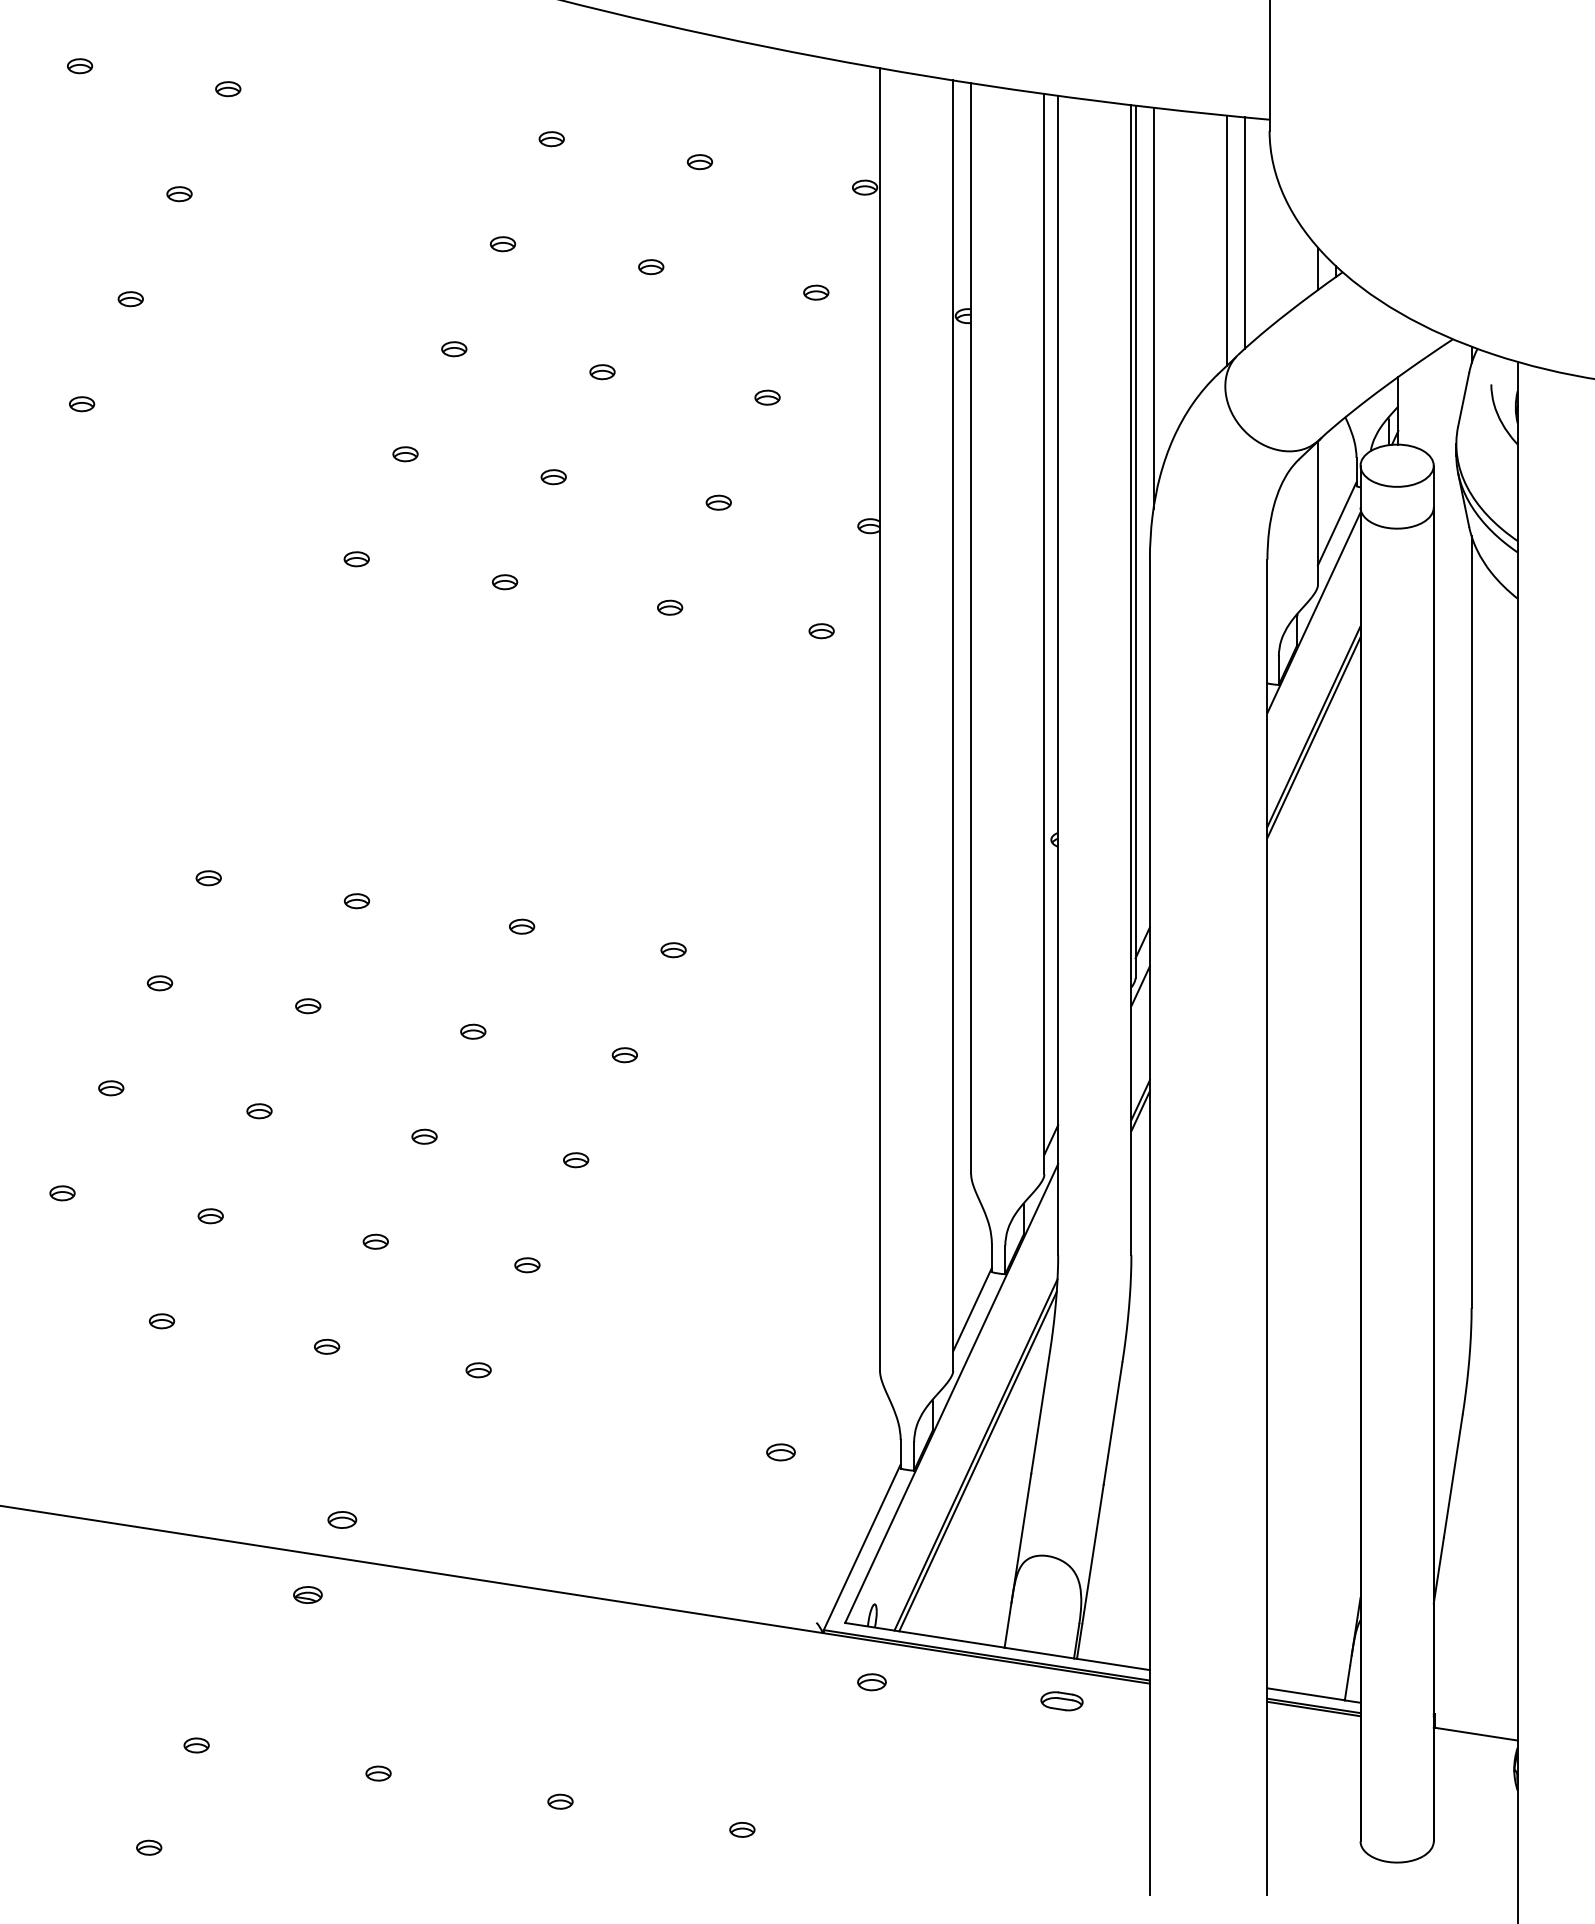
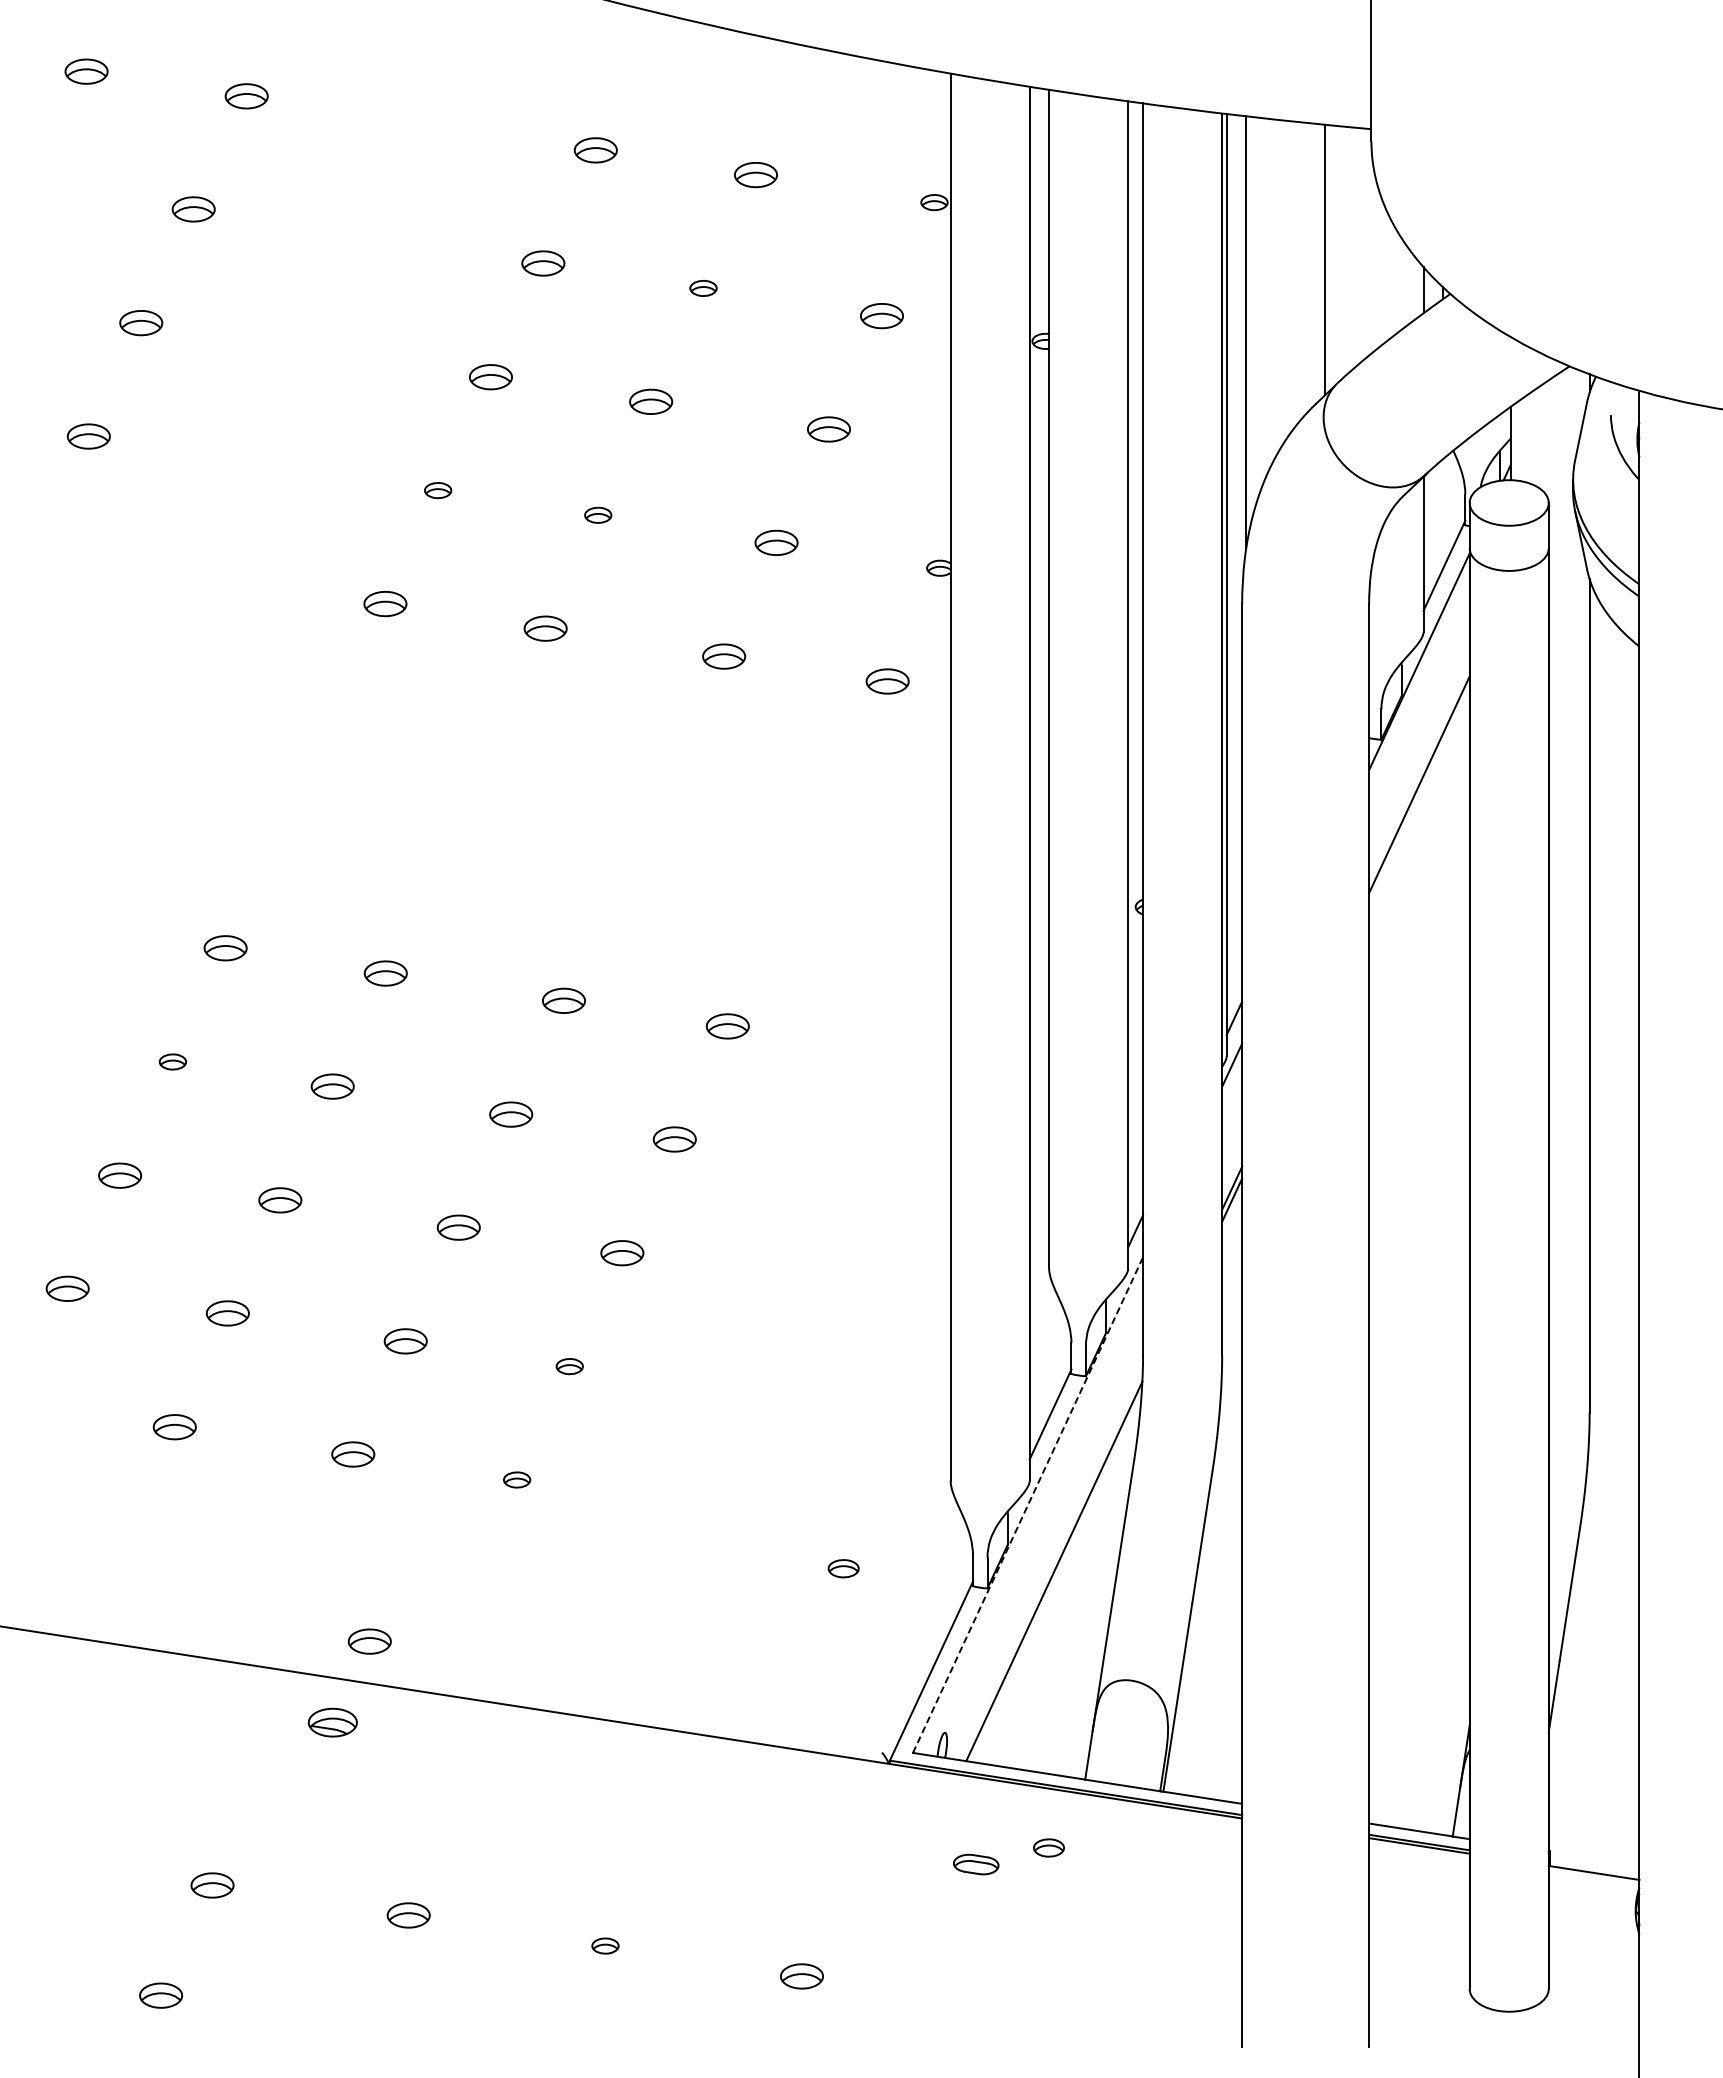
part: (80, 65) -> (86, 70), size x1.6
part: (228, 88) -> (246, 95), size x1.6
part: (552, 138) -> (596, 149), size x1.6
part: (700, 161) -> (756, 174), size x1.6
part: (179, 194) -> (194, 209), size x1.6
line: (1244, 232) -> (1344, 251), removed
part: (503, 244) -> (543, 263), size x1.6
part: (816, 292) -> (881, 315), size x1.6
part: (130, 298) -> (141, 322), size x1.6
part: (454, 348) -> (490, 376), size x1.6
part: (602, 371) -> (650, 401), size x1.6
part: (767, 397) -> (829, 429), size x1.6
part: (81, 404) -> (88, 436), size x1.6
part: (718, 502) -> (776, 542), size x1.6
part: (356, 558) -> (385, 603), size x1.6
part: (504, 581) -> (545, 628), size x1.6
part: (669, 606) -> (723, 655), size x1.6
part: (821, 631) -> (887, 681), size x1.6
line: (1314, 737) -> (1419, 796), removed
part: (208, 878) -> (225, 948), size x1.6
part: (356, 900) -> (385, 972), size x1.6
part: (521, 926) -> (563, 1000), size x1.6
part: (673, 949) -> (727, 1025), size x1.6
part: (308, 1005) -> (333, 1086), size x1.6
part: (473, 1030) -> (511, 1113), size x1.6
part: (625, 1055) -> (675, 1139), size x1.6
part: (111, 1087) -> (120, 1174), size x1.6
part: (259, 1110) -> (280, 1199), size x1.6
part: (424, 1136) -> (458, 1227), size x1.6
part: (576, 1159) -> (622, 1252), size x1.6
part: (62, 1192) -> (67, 1288), size x1.6
part: (210, 1216) -> (227, 1313), size x1.6
part: (376, 1241) -> (406, 1340), size x1.6
part: (162, 1320) -> (175, 1426), size x1.6
part: (327, 1346) -> (353, 1454), size x1.6
line: (952, 1392) -> (1028, 1504), solid -> dashed
line: (978, 1461) -> (1056, 1578), removed
part: (342, 1519) -> (369, 1641), size x1.4
part: (307, 1594) -> (332, 1722), size x1.6
part: (871, 1681) -> (1048, 1847), moved
part: (1062, 1701) -> (976, 1864), moved
part: (196, 1744) -> (212, 1884), size x1.6
part: (379, 1773) -> (409, 1915), size x1.6
part: (741, 1829) -> (801, 1976), size x1.6
part: (149, 1847) -> (161, 1995), size x1.6

